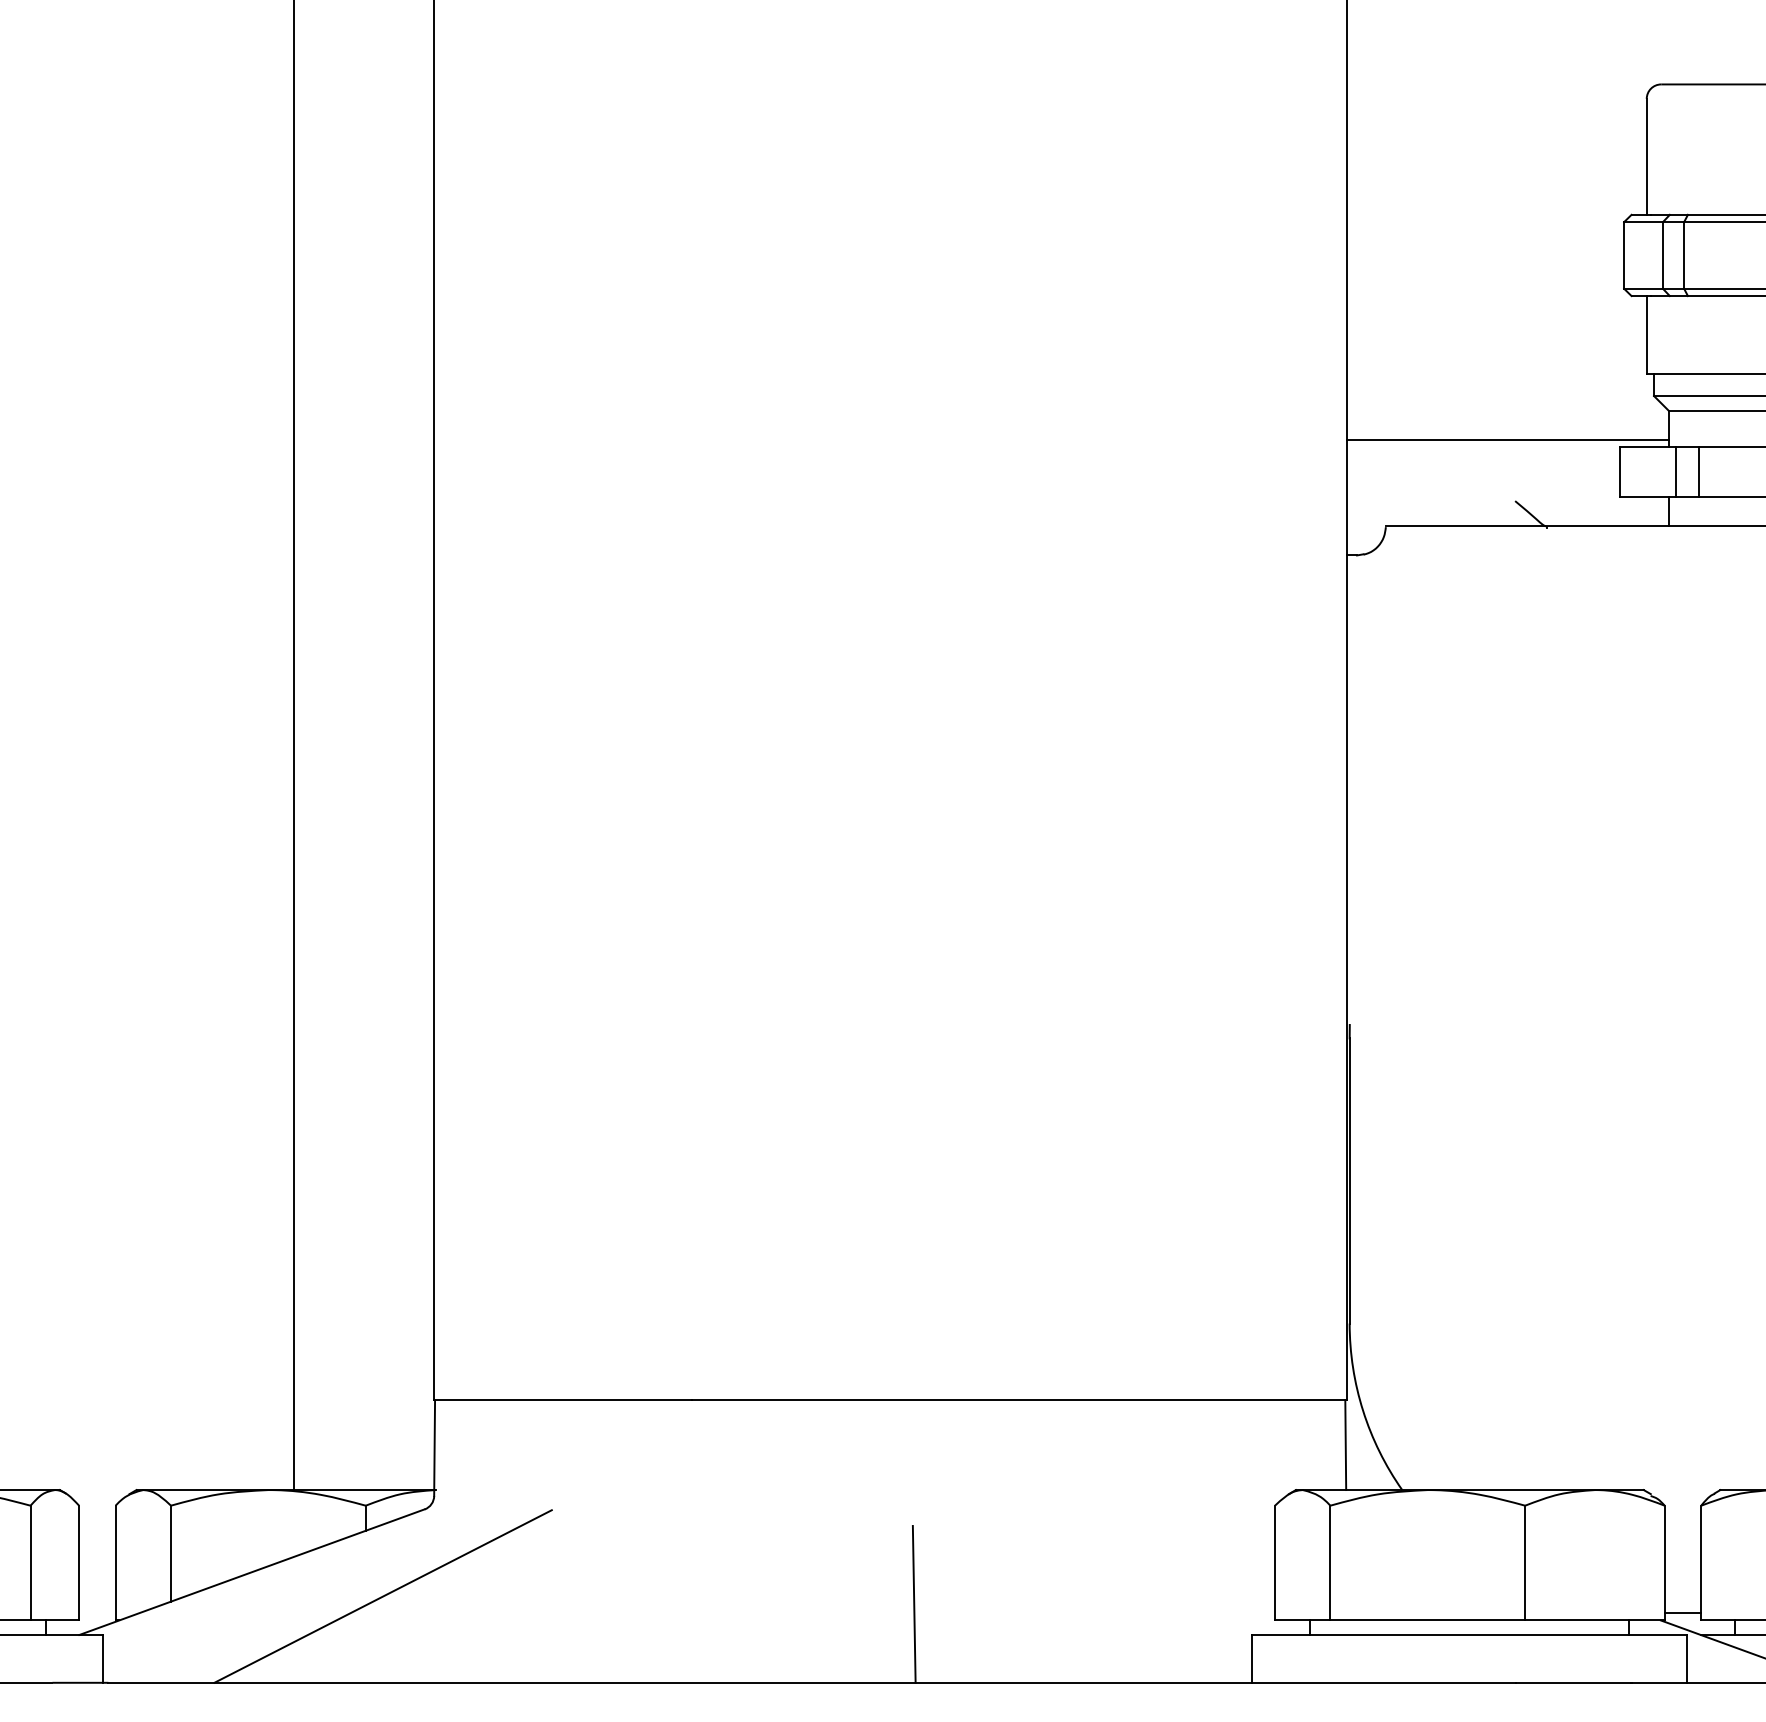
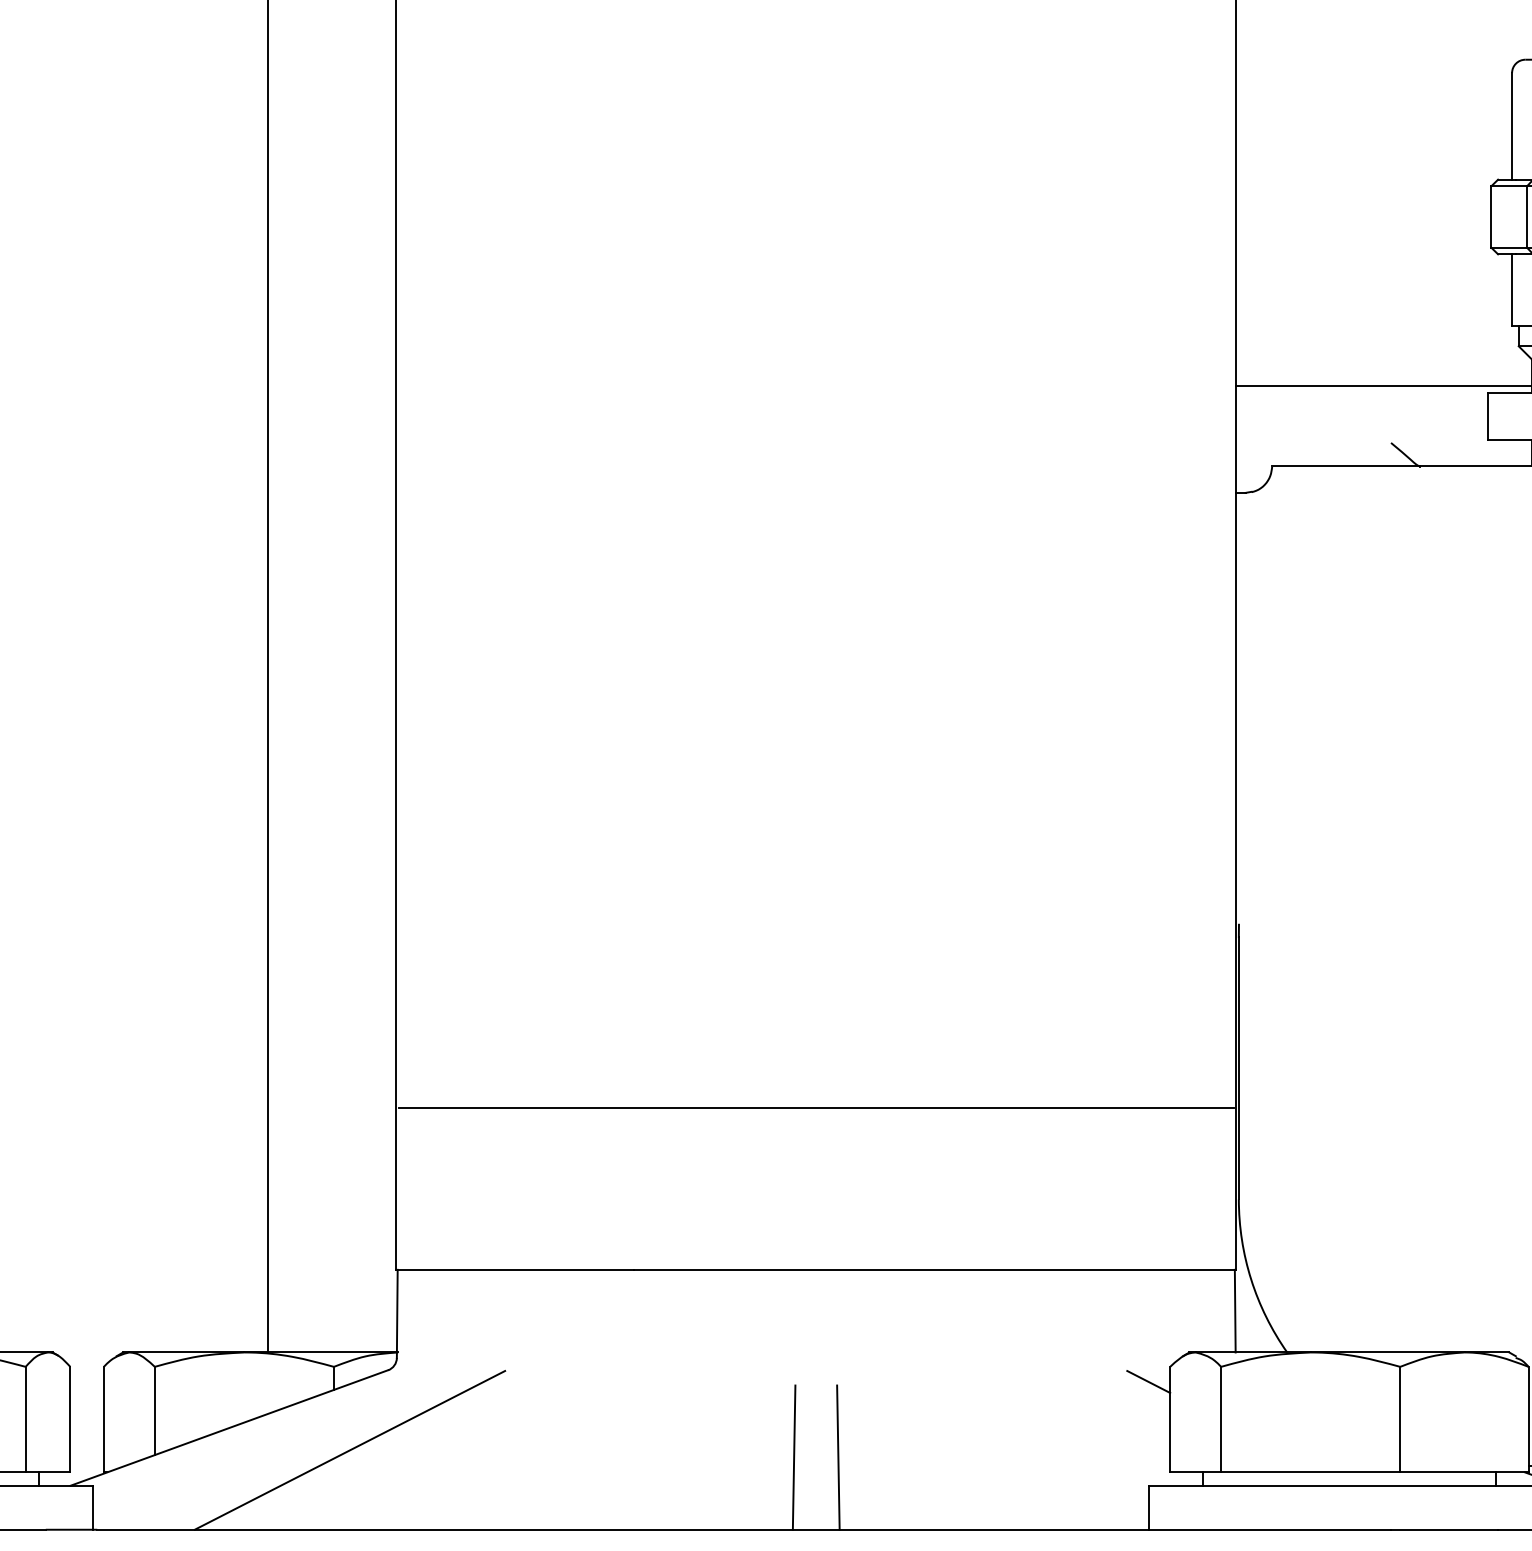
line: (889, 1224) -> (815, 1108), added
line: (1251, 1522) -> (1148, 1382), added
line: (865, 1604) -> (793, 1457), added

